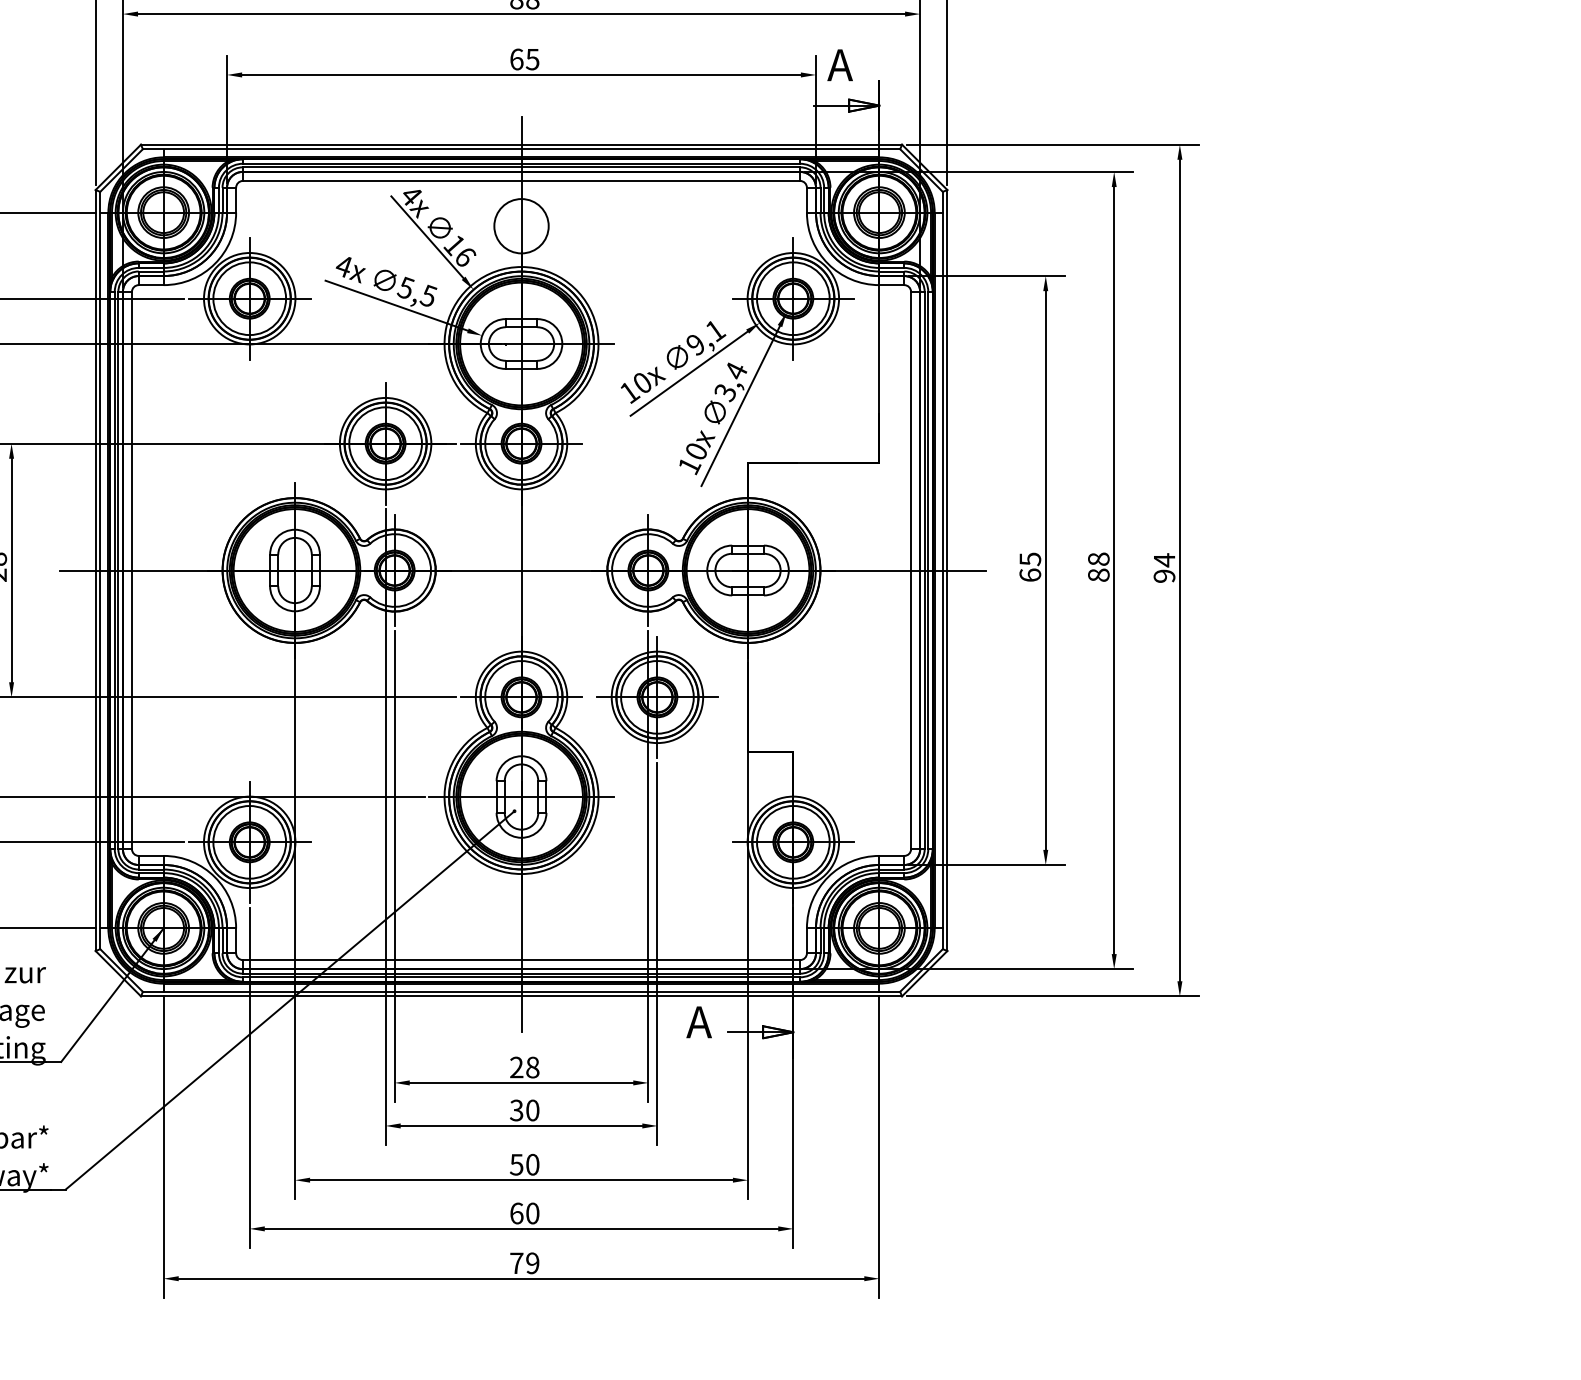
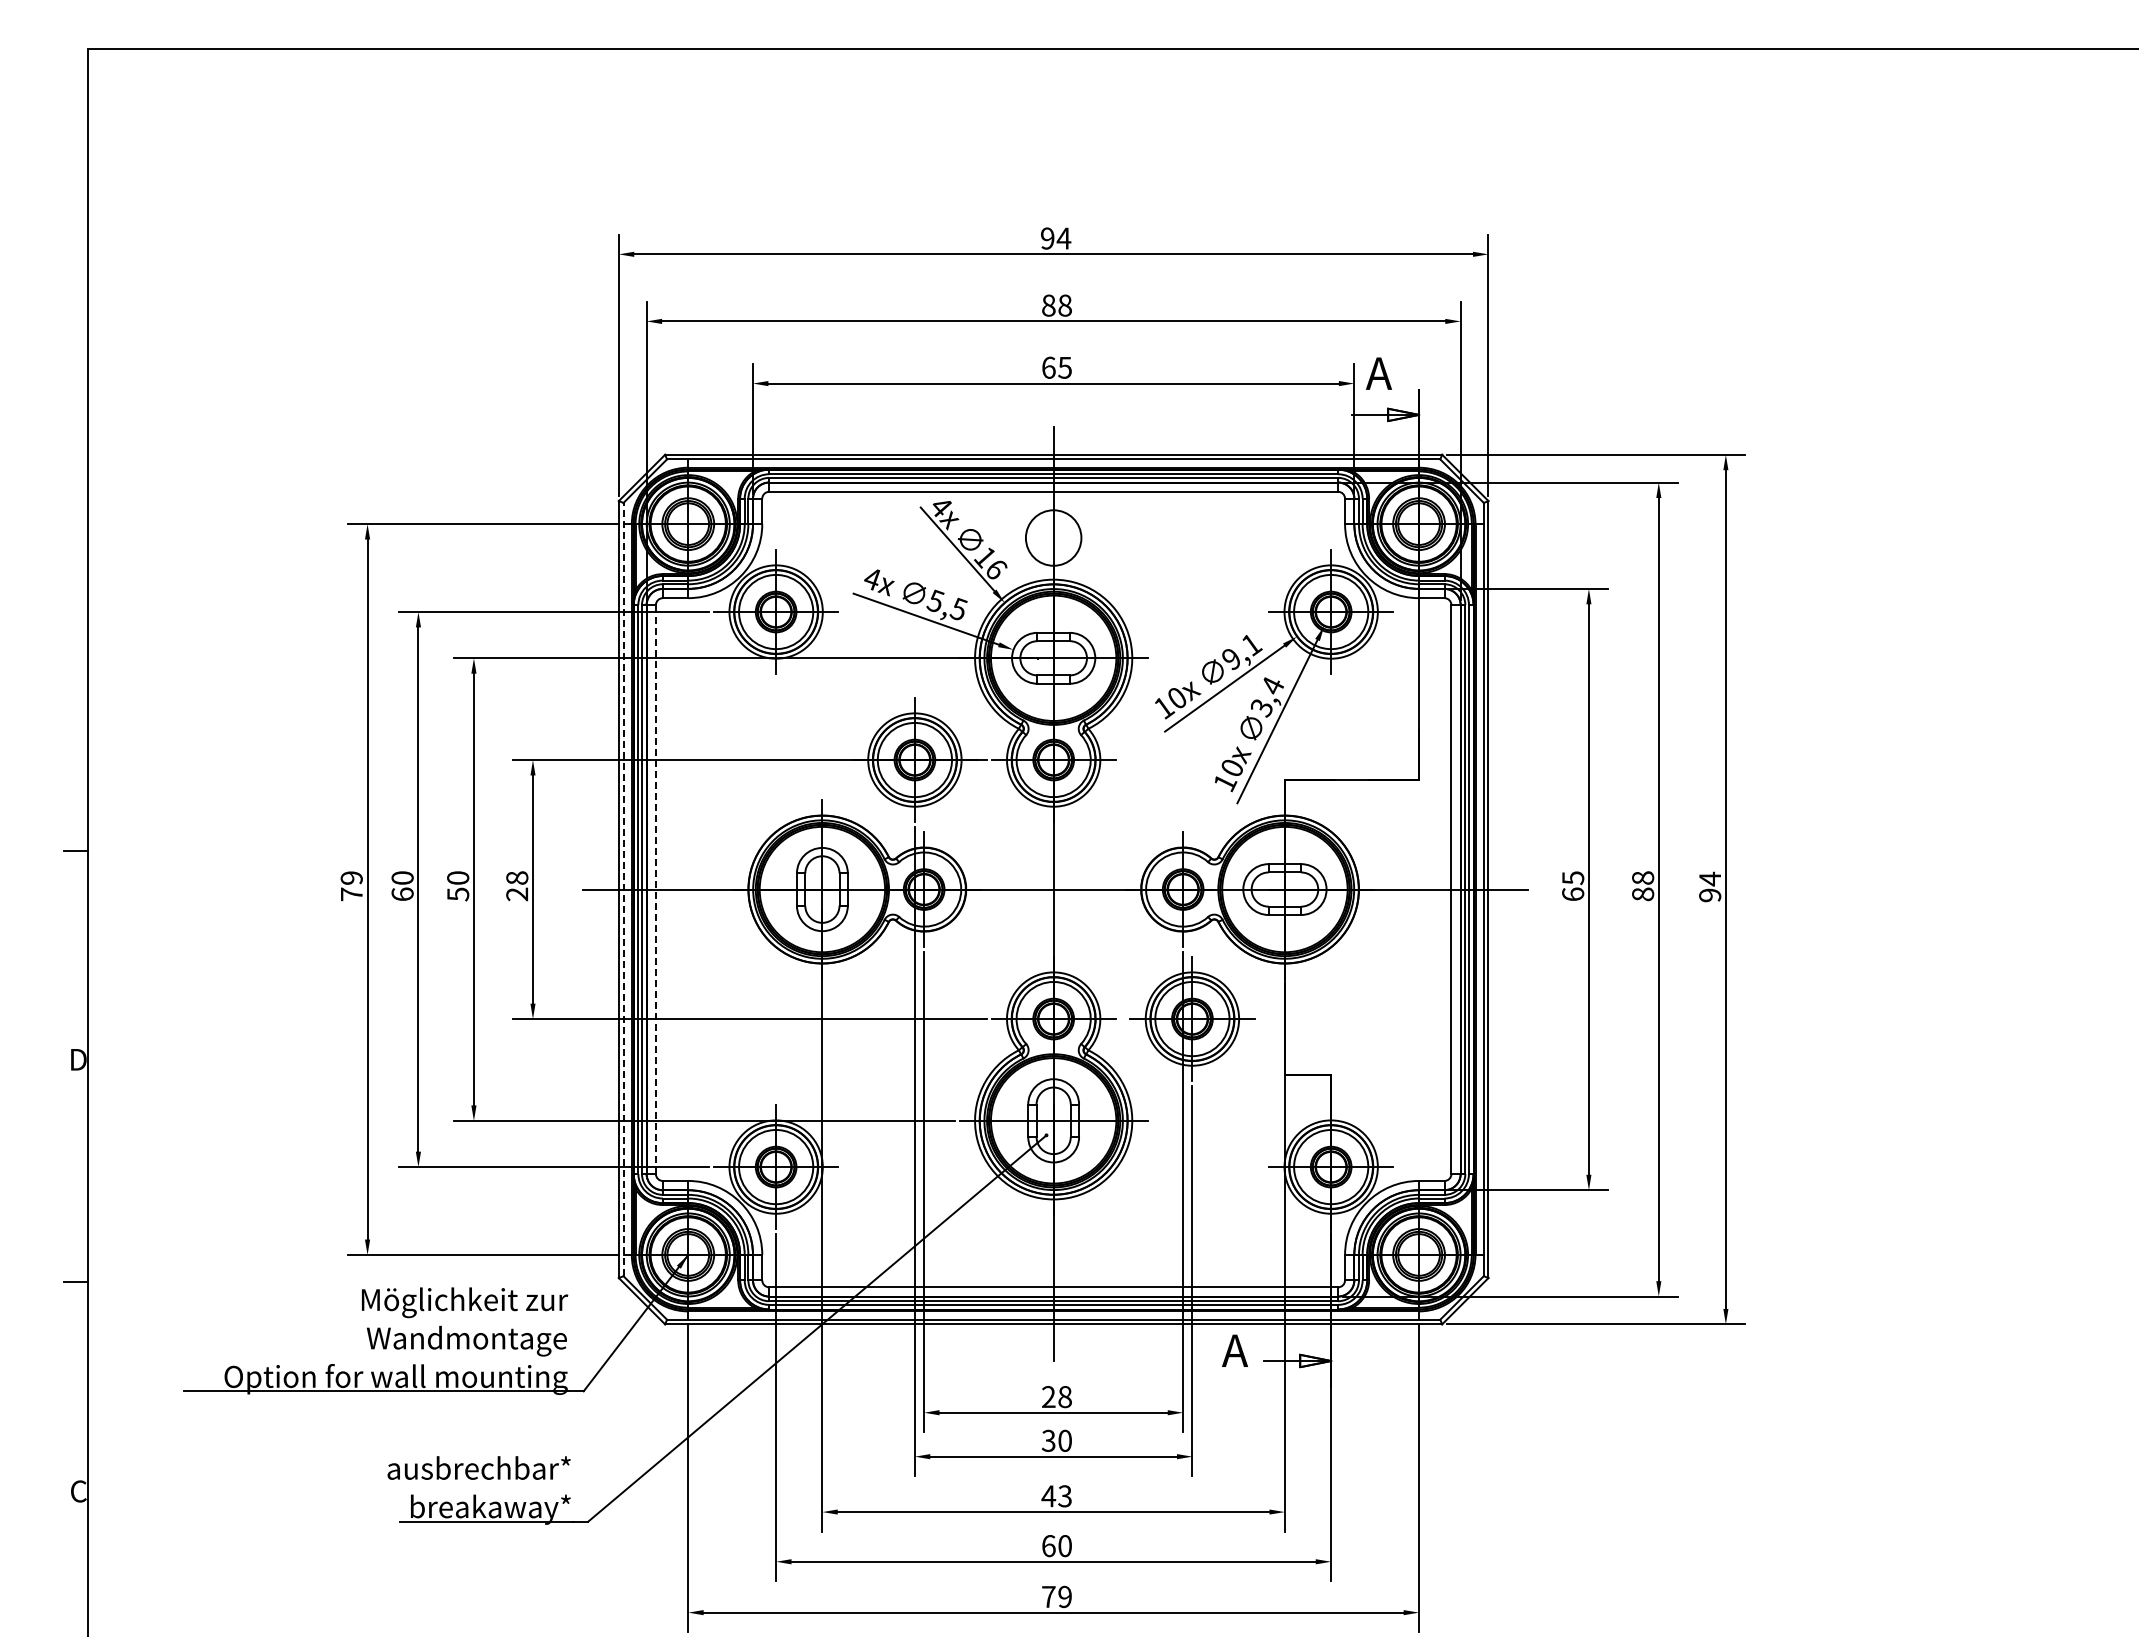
line: (100, 570) -> (623, 889), solid -> dashed
line: (131, 570) -> (655, 889), solid -> dashed
text: (524, 1164) -> (1056, 1496), 50 -> 43

